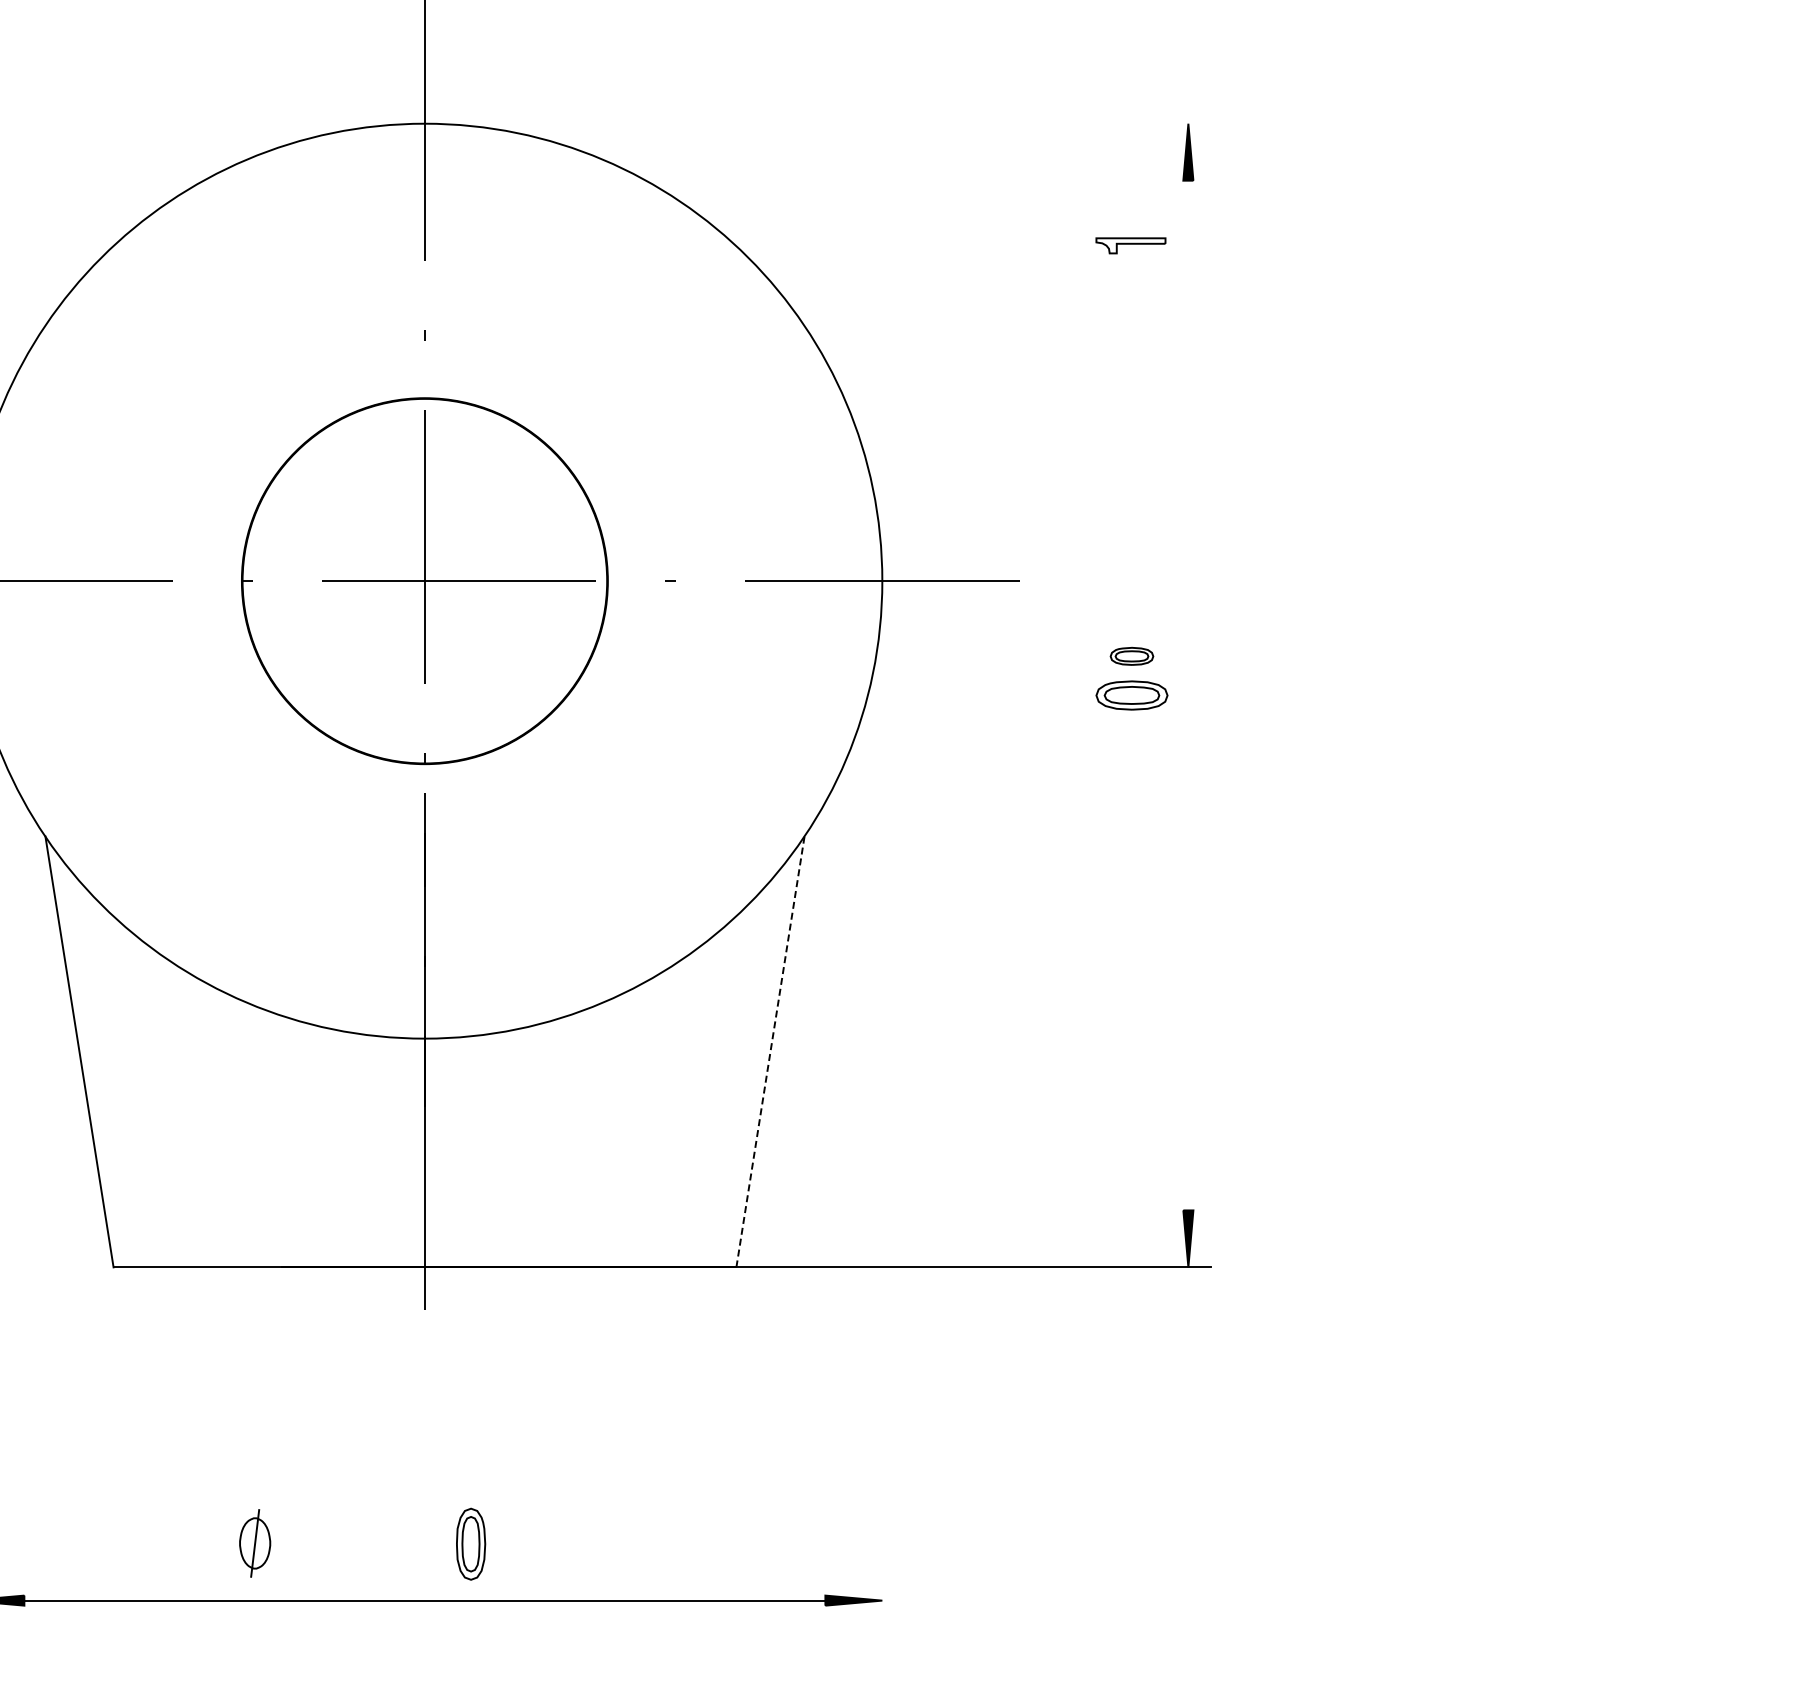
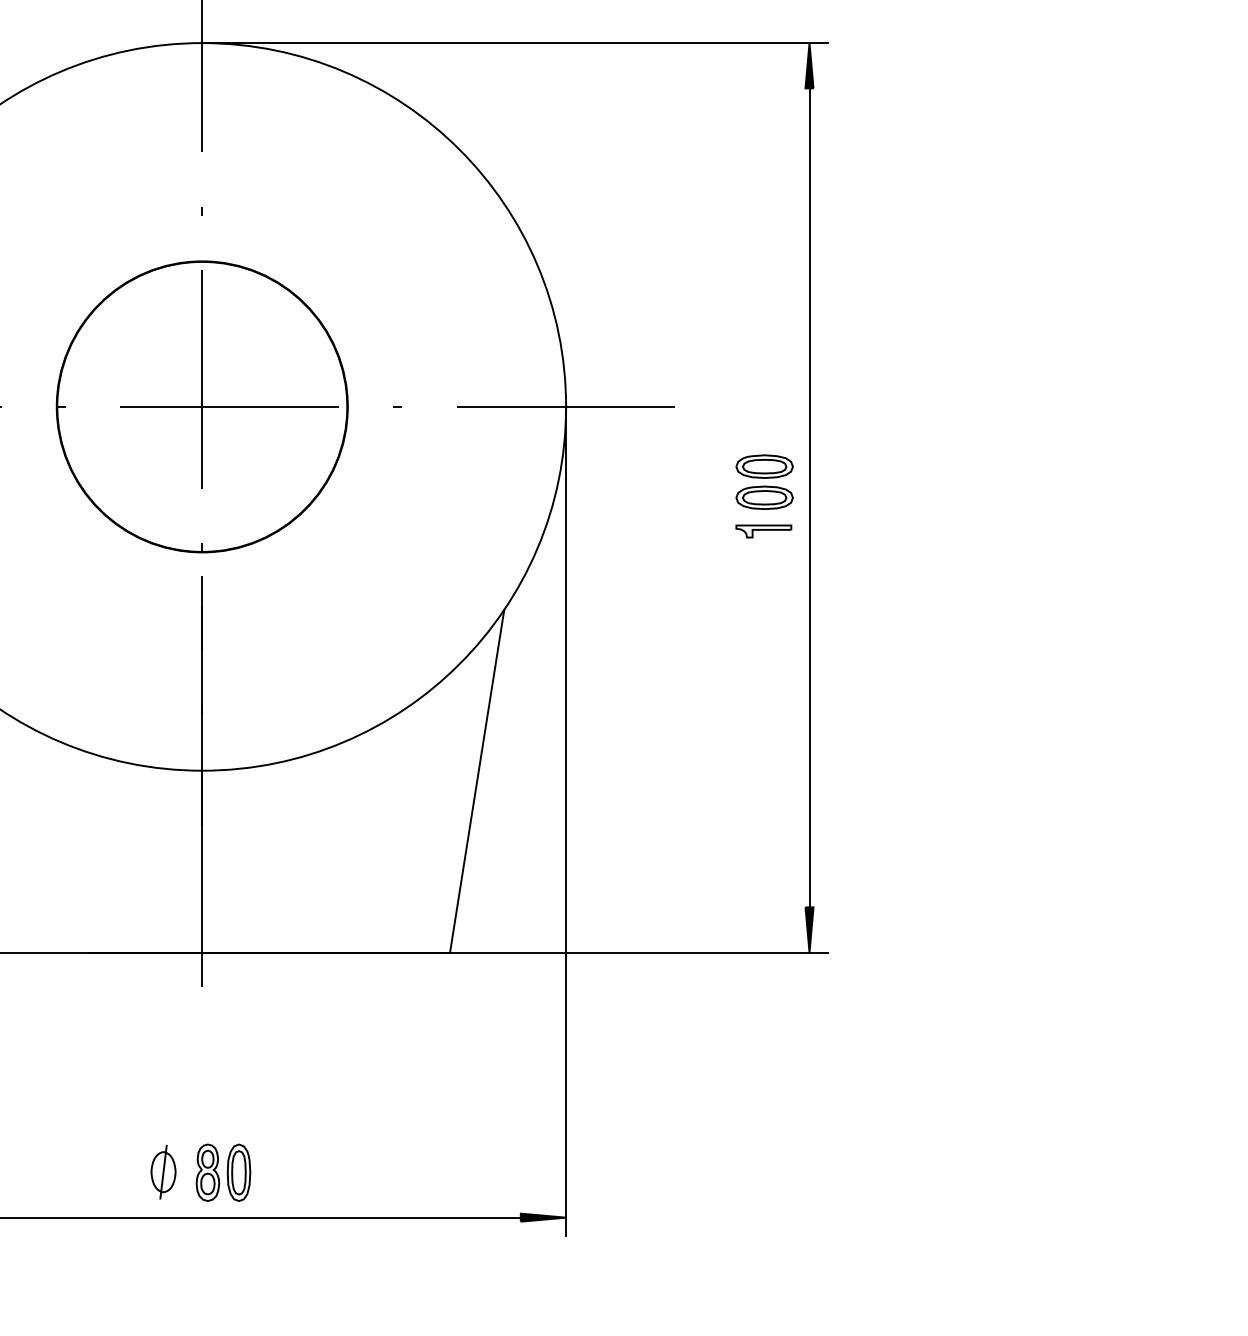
line: (817, 123) -> (514, 42), added
part: (1130, 245) -> (763, 531), moved
part: (1131, 656) -> (764, 466), size x1.67
line: (1188, 695) -> (809, 497), added
line: (770, 1051) -> (477, 780), dashed -> solid
line: (882, 1102) -> (566, 821), added
part: (255, 1543) -> (163, 1172), moved
part: (431, 1543) -> (207, 1172), added

